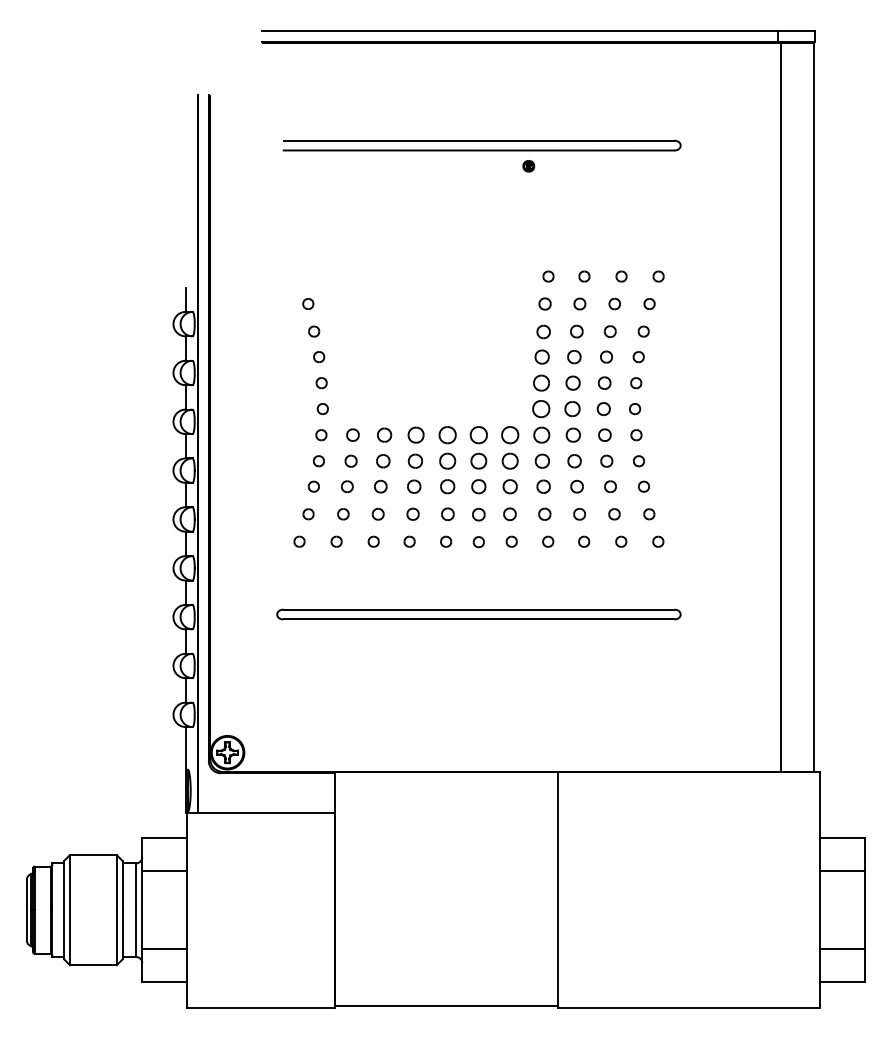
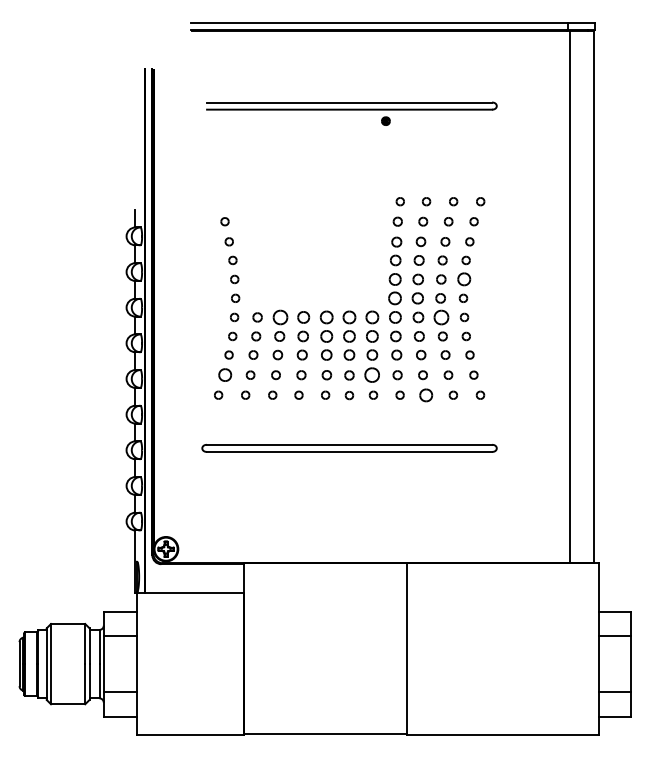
part: (636, 383) -> (464, 279), size x1.6
part: (384, 434) -> (280, 316), size x1.4
part: (604, 434) -> (441, 316), size x1.6
part: (308, 514) -> (225, 375), size x1.6
part: (509, 514) -> (371, 375), size x1.6
part: (584, 541) -> (426, 395), size x1.6

